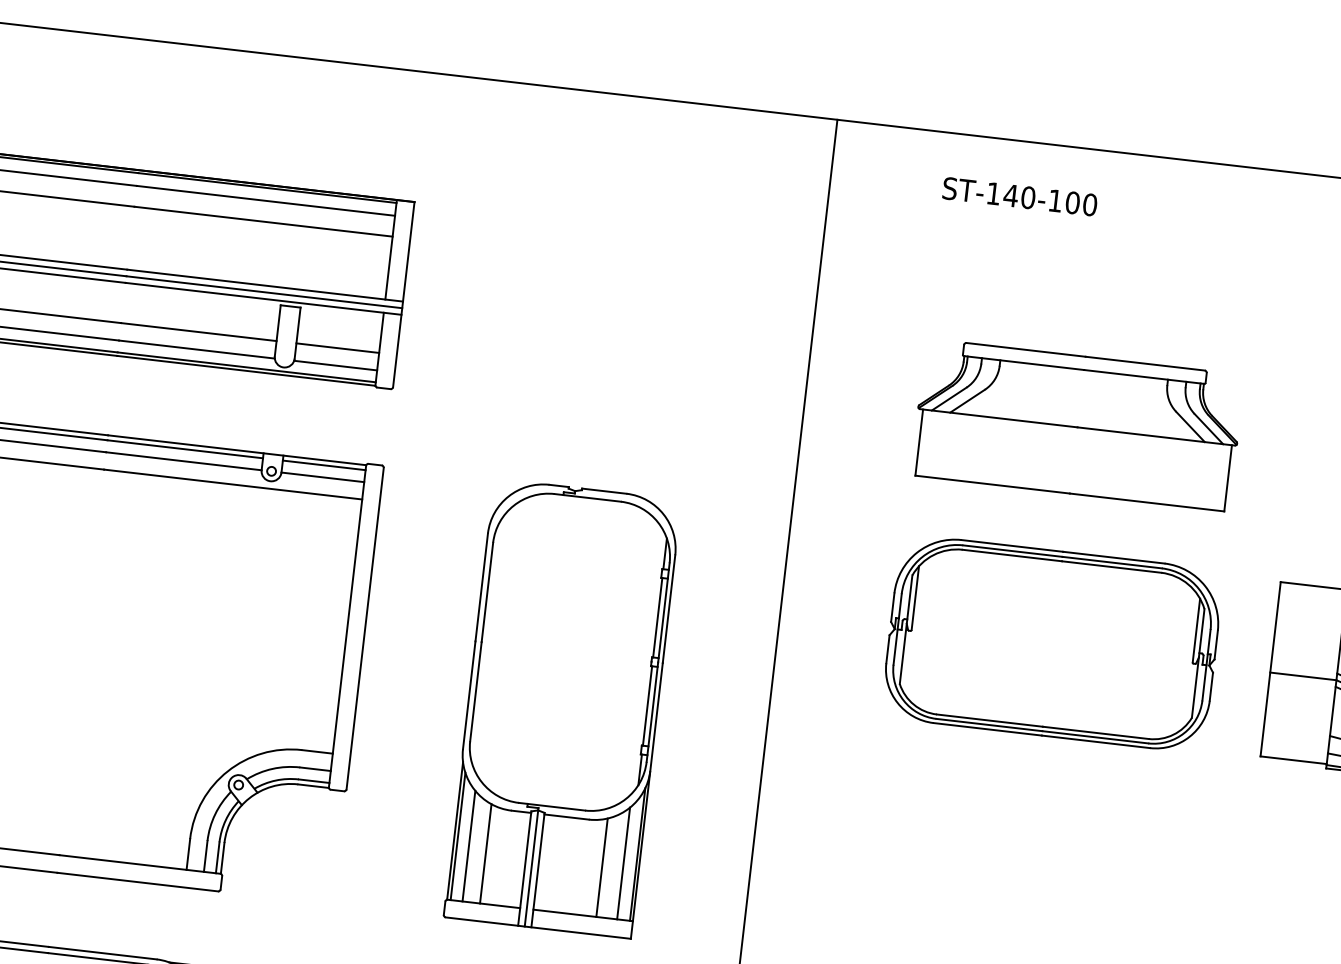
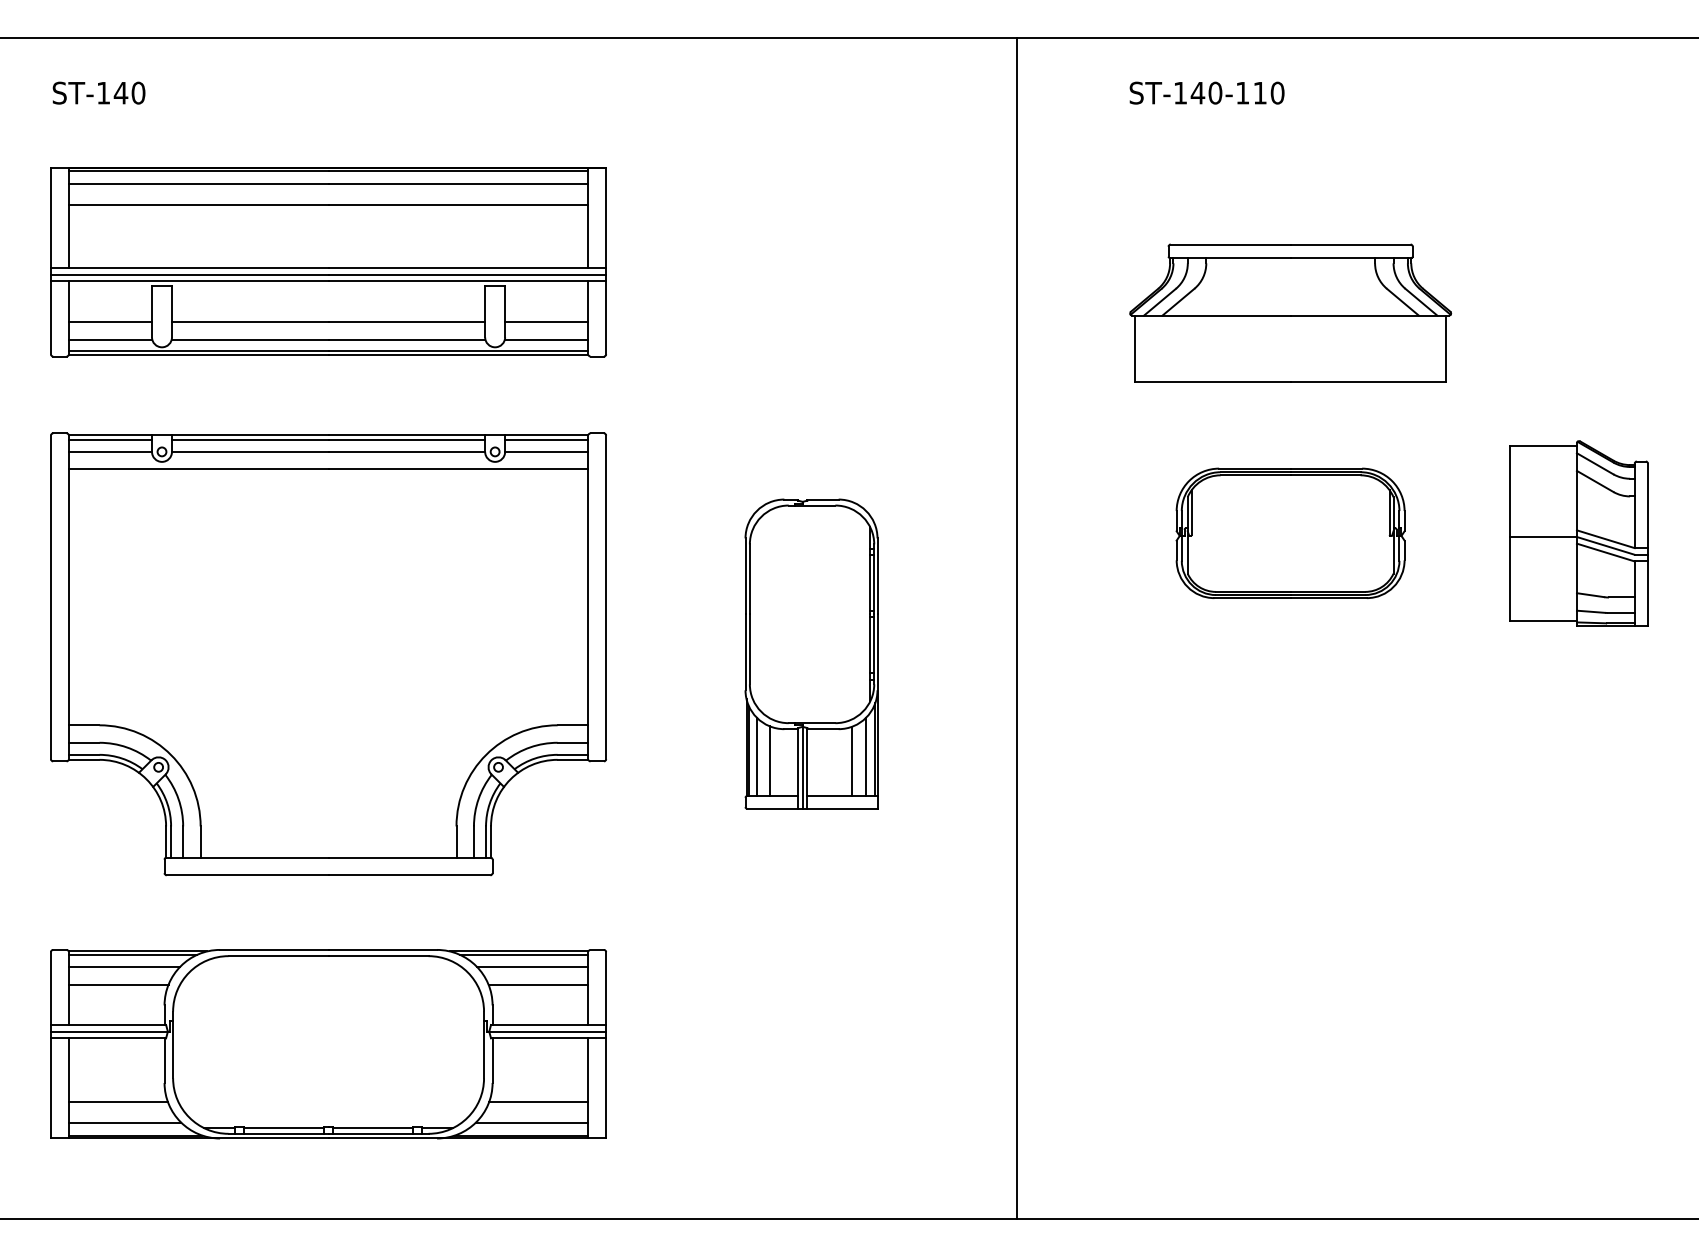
text: (1073, 202) -> (1260, 92), ST-140-100 -> ST-140-110
part: (1052, 643) -> (1290, 533), size x0.7
part: (562, 707) -> (811, 653), size x0.7

